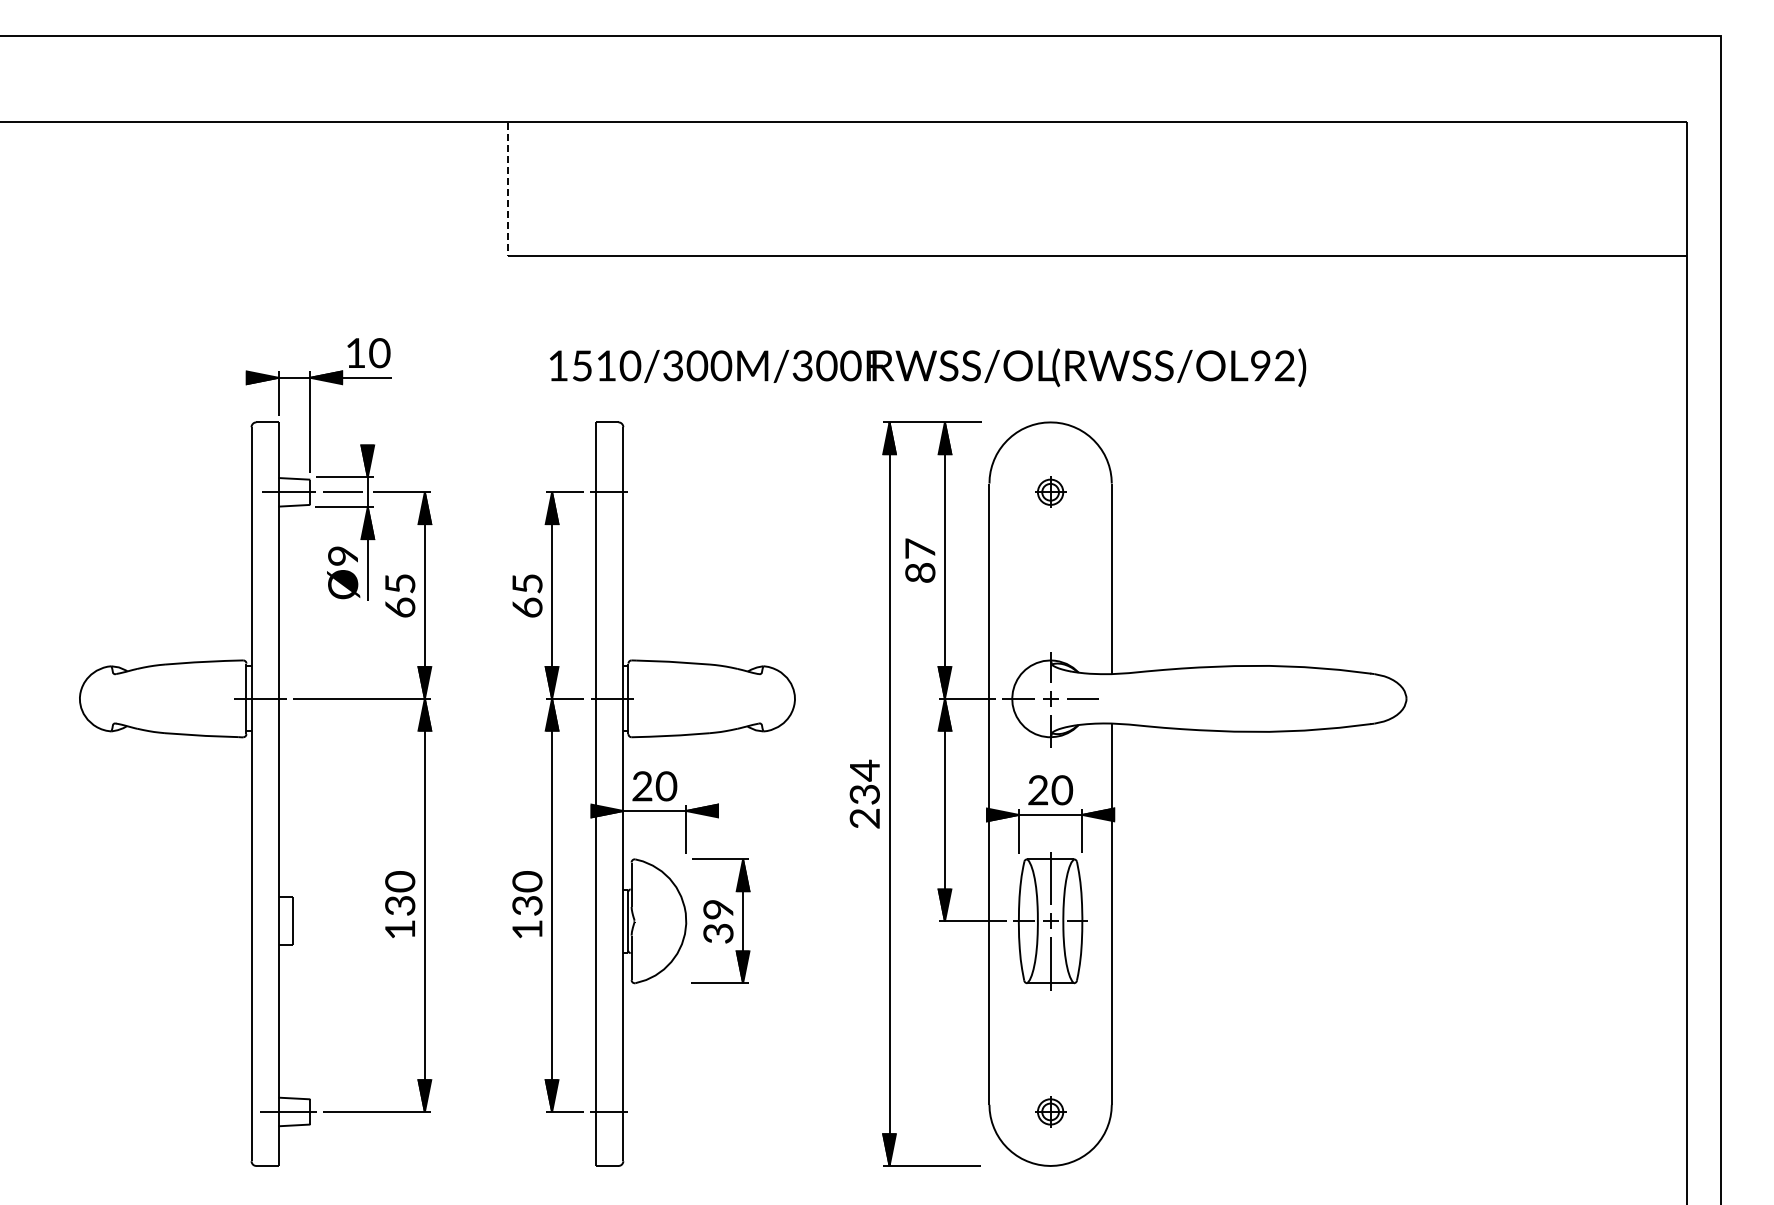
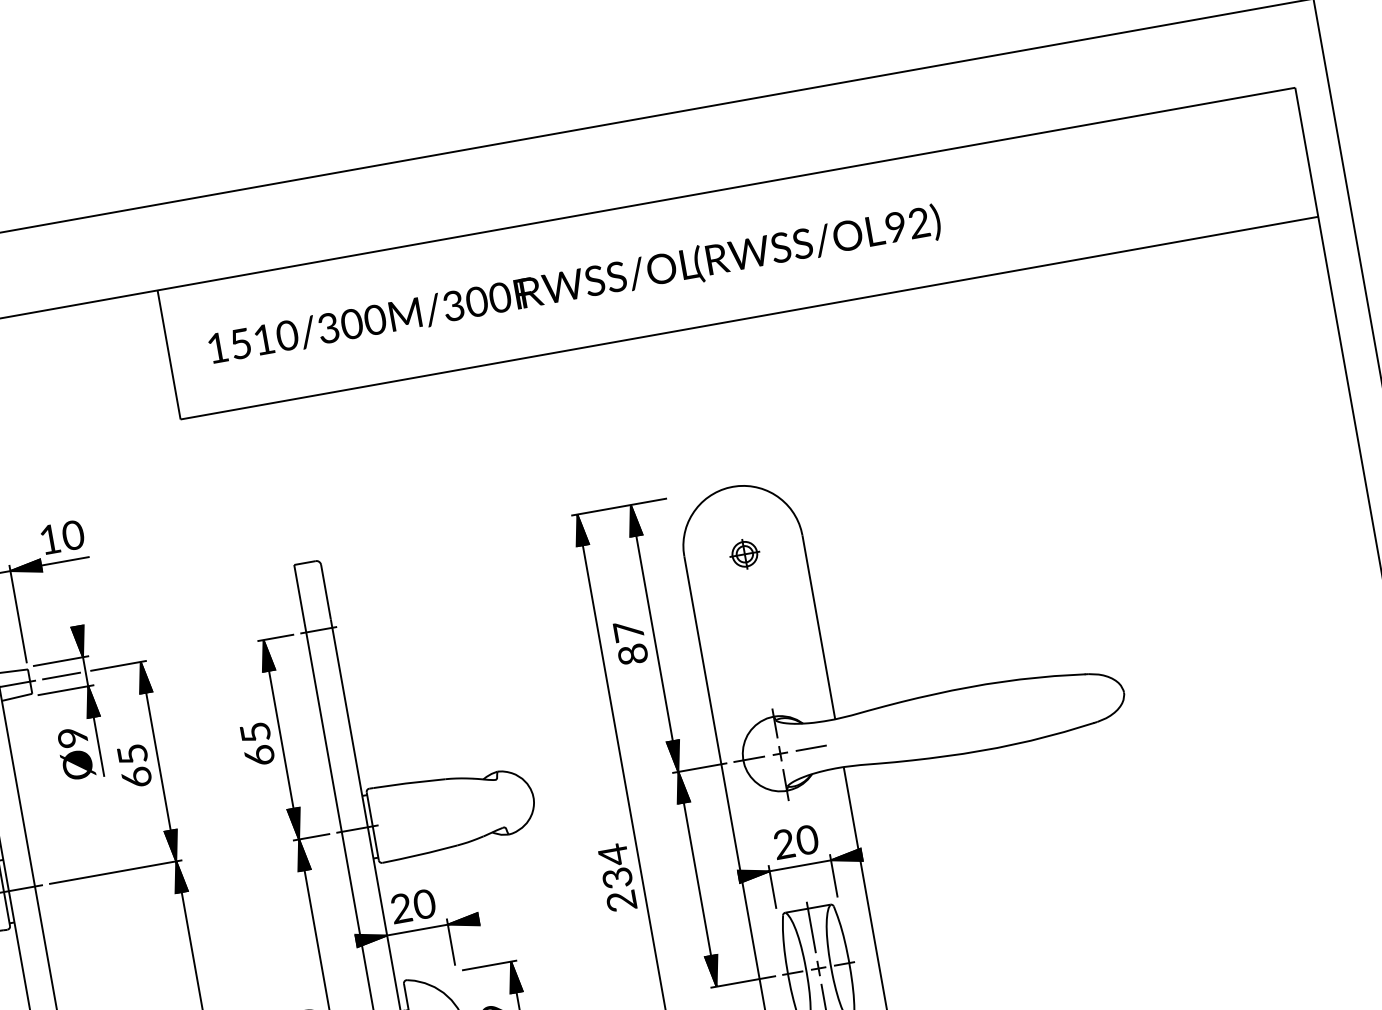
line: (508, 189) -> (169, 355), dashed -> solid
text: (928, 367) -> (575, 285), moved

